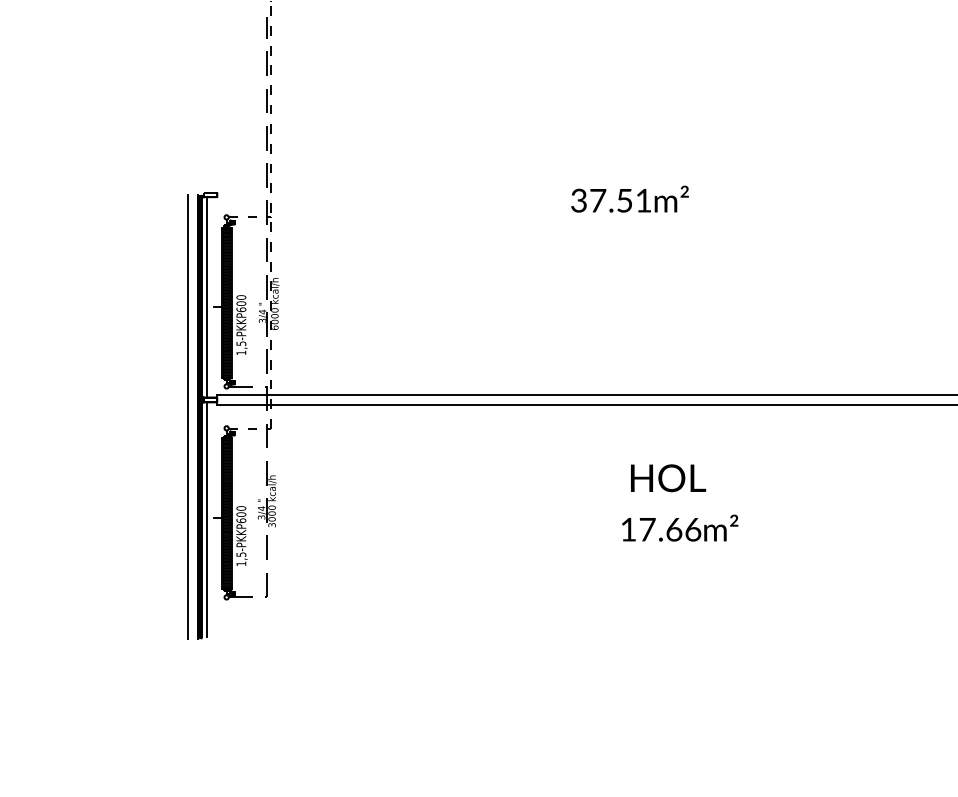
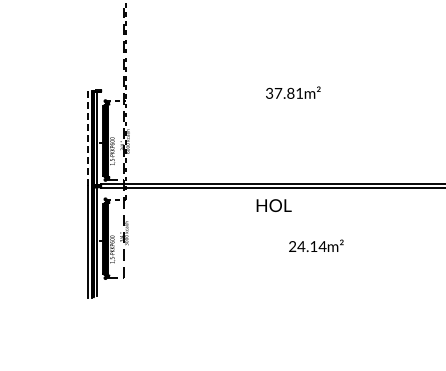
text: (624, 200) -> (290, 93), 37.51 -> 37.81
line: (187, 297) -> (87, 138), solid -> dashed
text: (666, 477) -> (273, 205), moved
text: (660, 529) -> (307, 246), 17.66 -> 24.14

